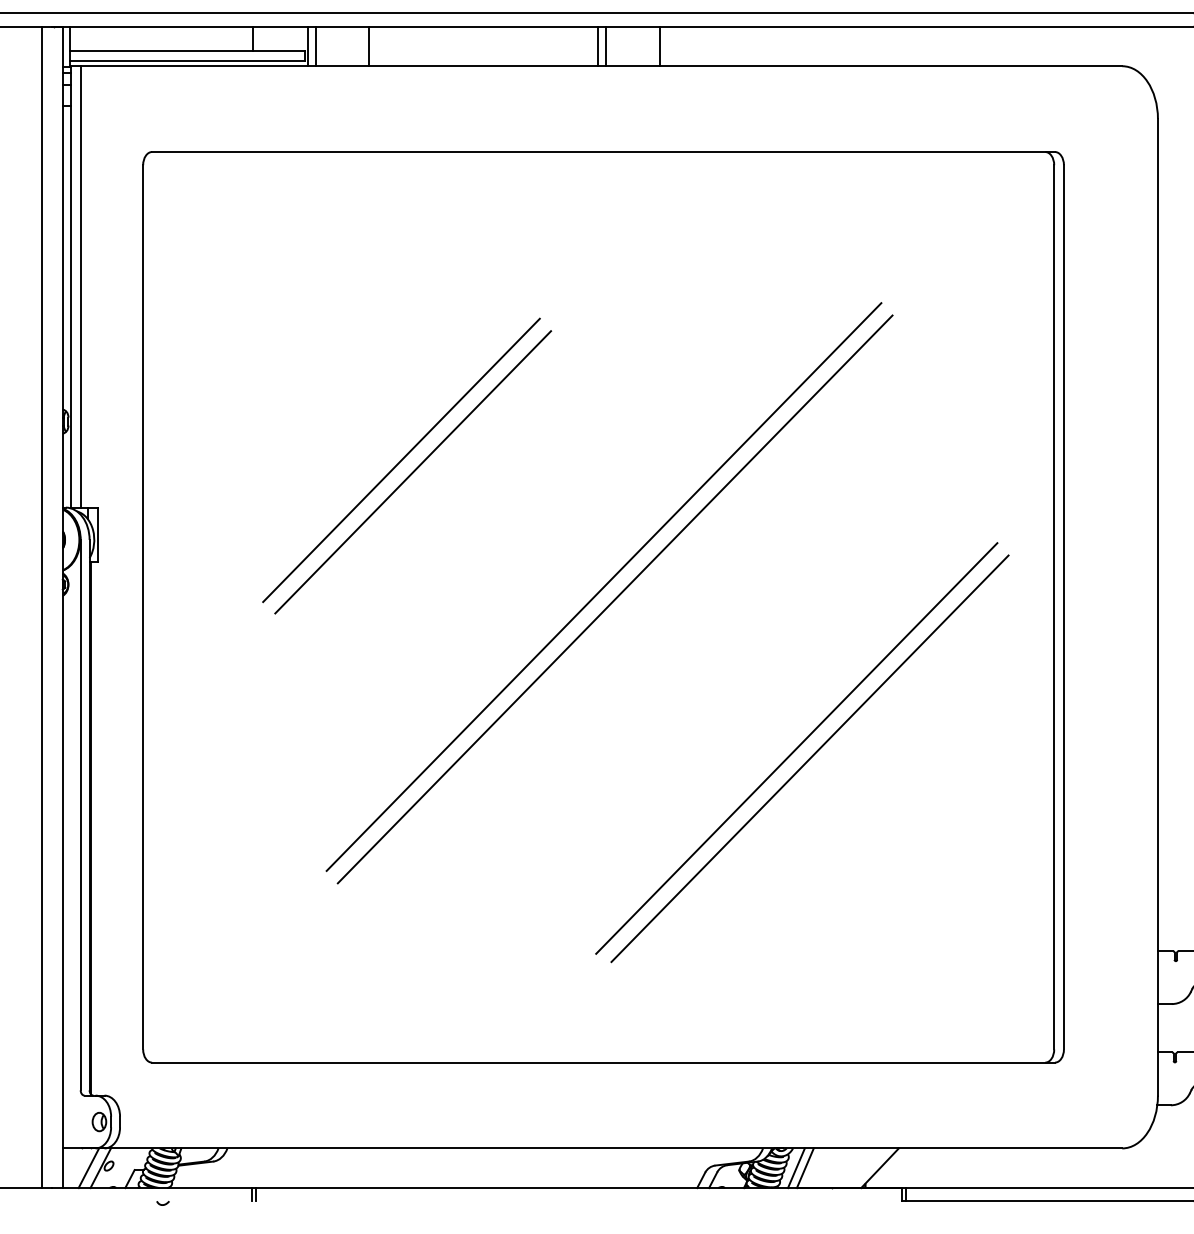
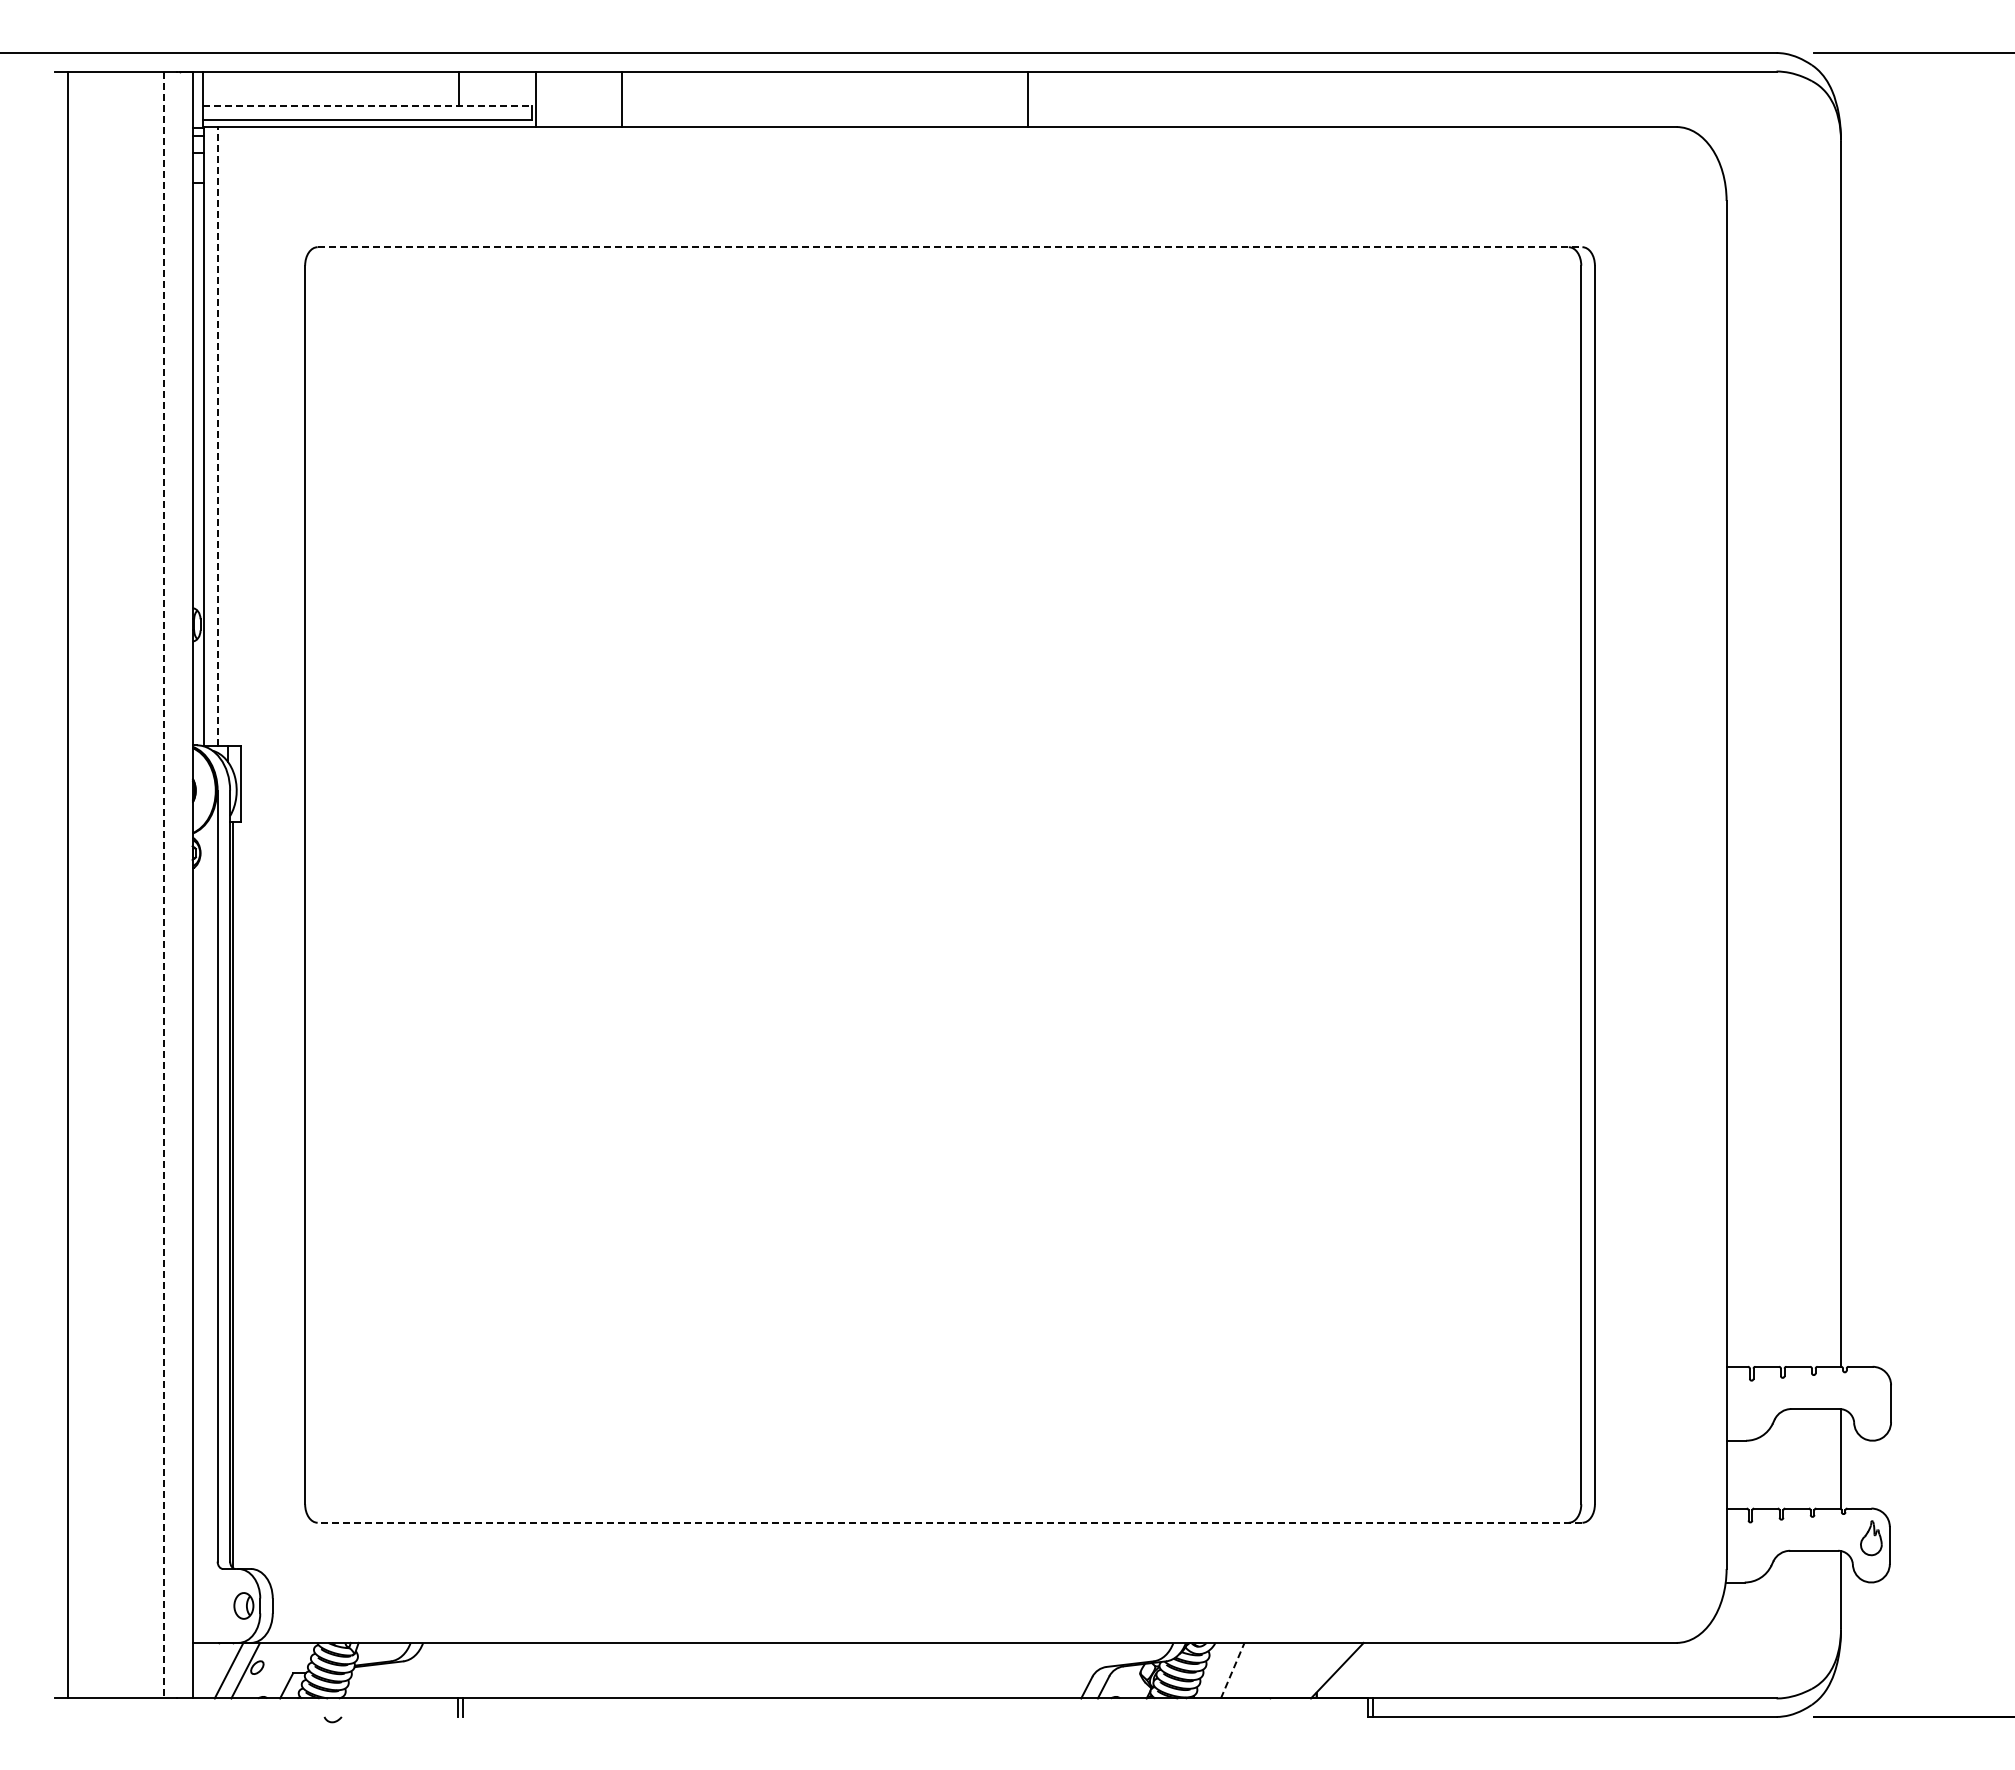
line: (315, 46) -> (546, 99), removed
line: (598, 46) -> (942, 99), removed
line: (606, 46) -> (953, 99), removed
line: (187, 50) -> (367, 105), solid -> dashed
line: (603, 152) -> (950, 247), solid -> dashed
line: (80, 287) -> (217, 436), solid -> dashed
line: (401, 459) -> (666, 678), removed
line: (413, 472) -> (683, 695), removed
line: (603, 586) -> (950, 856), removed
line: (614, 599) -> (965, 873), removed
line: (42, 607) -> (163, 885), solid -> dashed
line: (796, 748) -> (1220, 1082), removed
line: (810, 758) -> (1239, 1096), removed
line: (603, 1062) -> (949, 1522), solid -> dashed
line: (796, 1168) -> (1220, 1670), removed
line: (805, 1168) -> (1232, 1670), solid -> dashed

